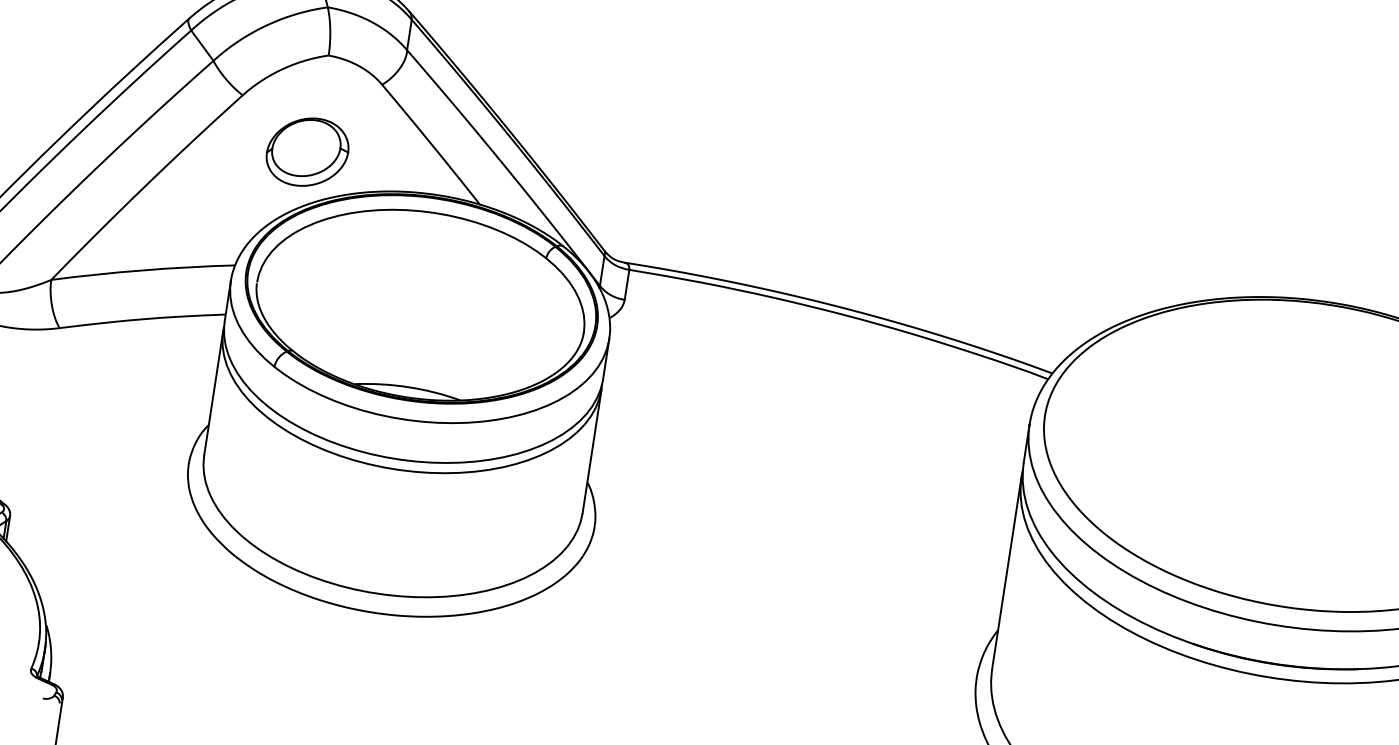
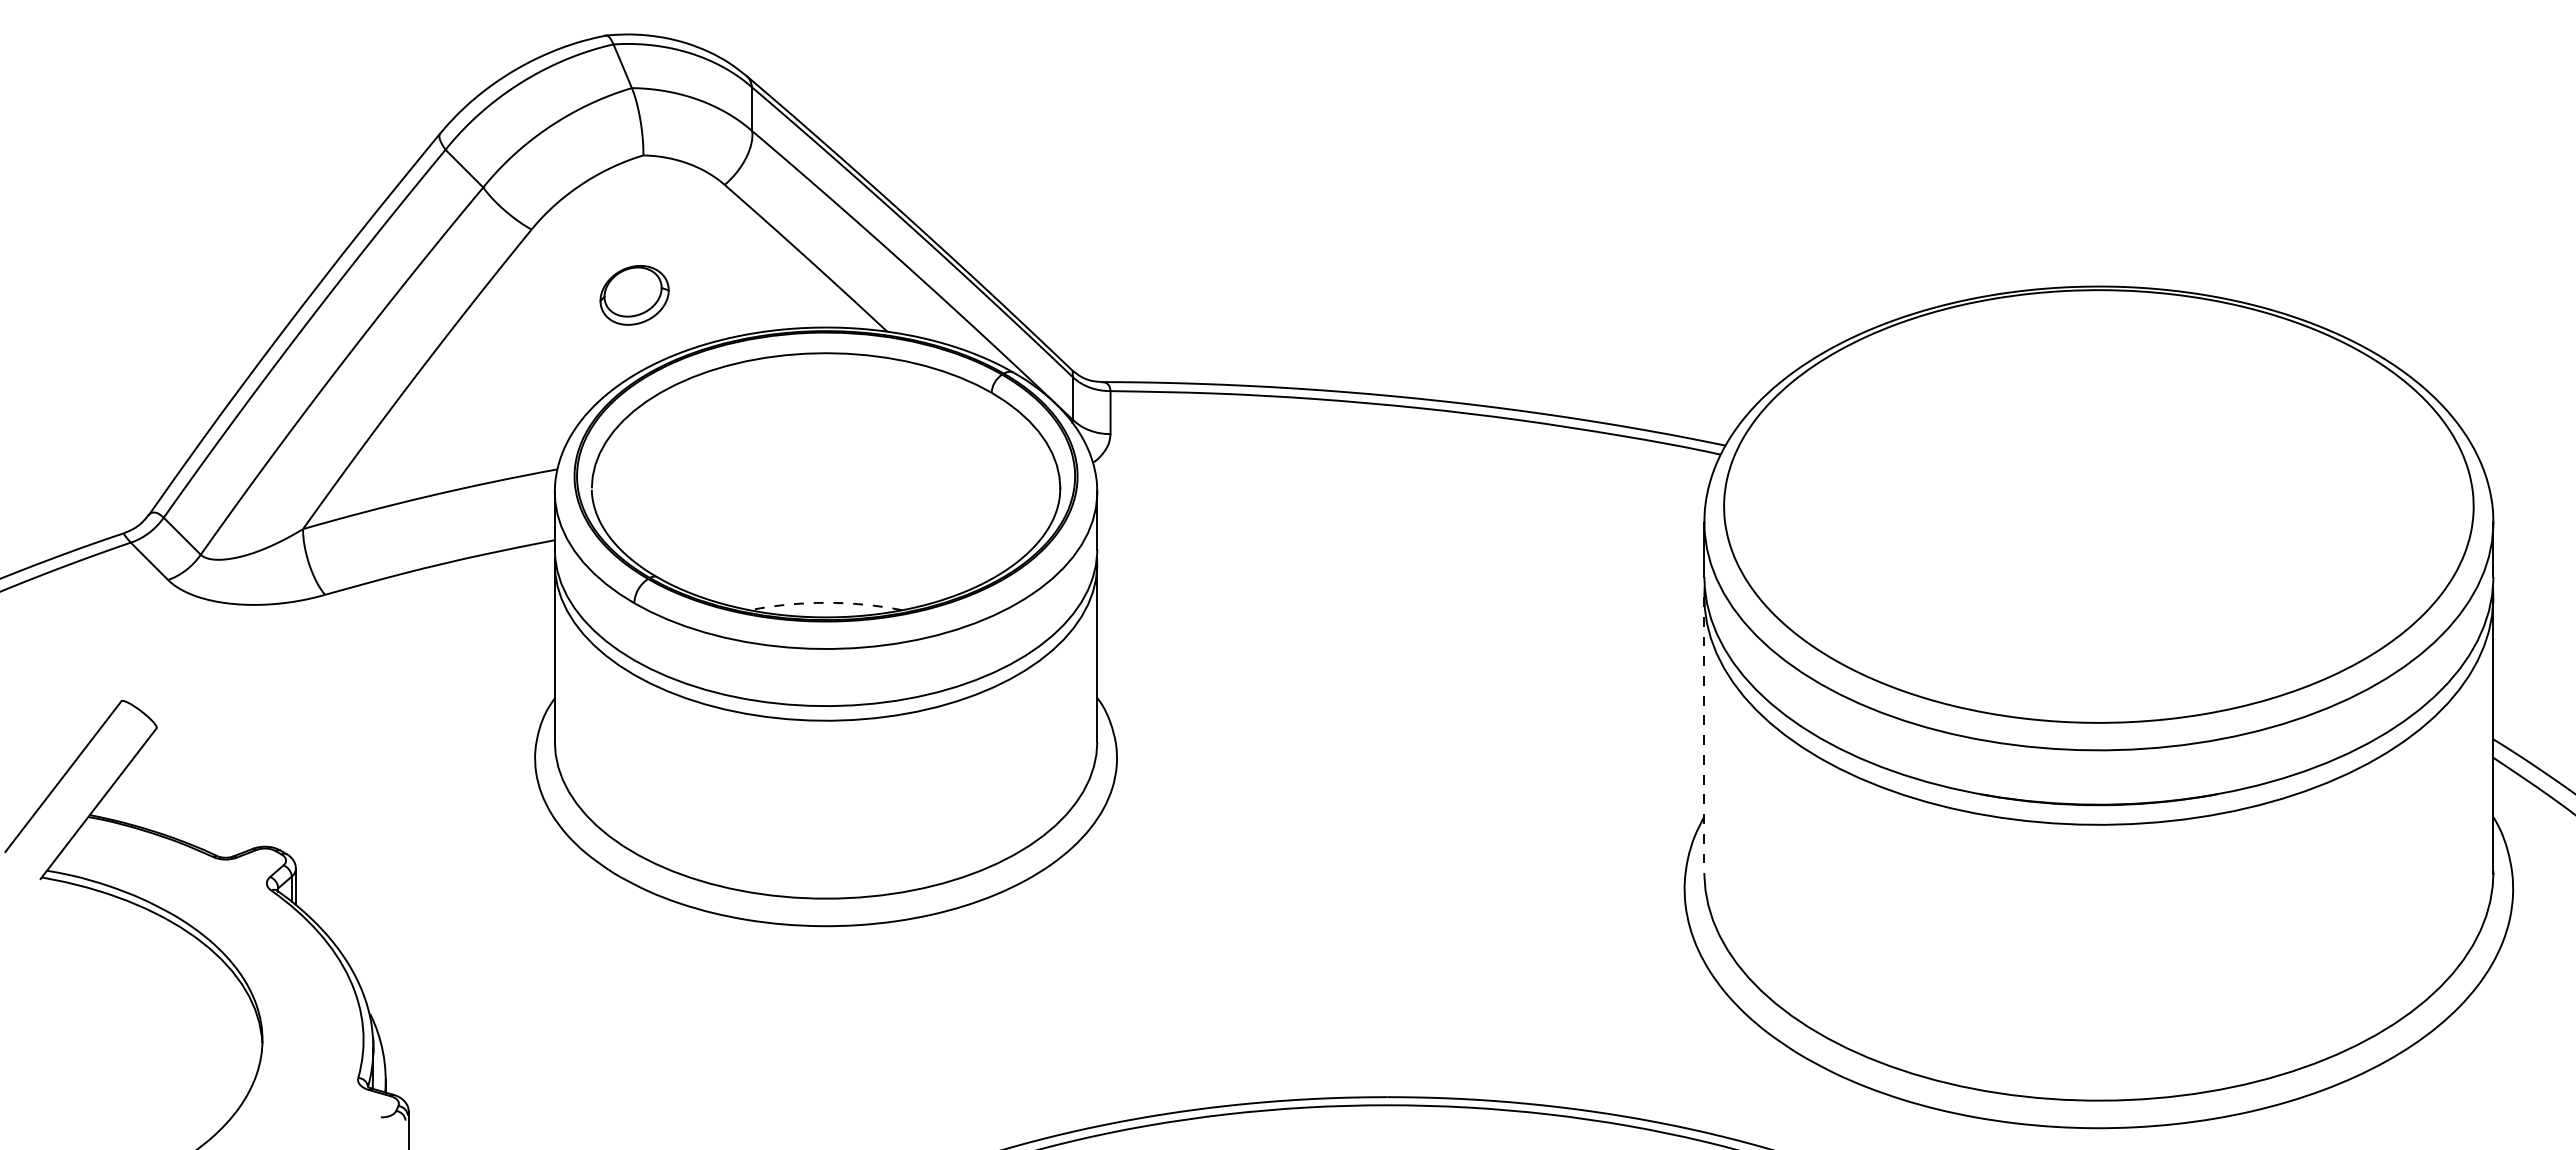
part: (307, 152) -> (634, 295), size x0.6
arc: (408, 386) -> (826, 602), solid -> dashed
line: (1006, 573) -> (1704, 735), solid -> dashed

